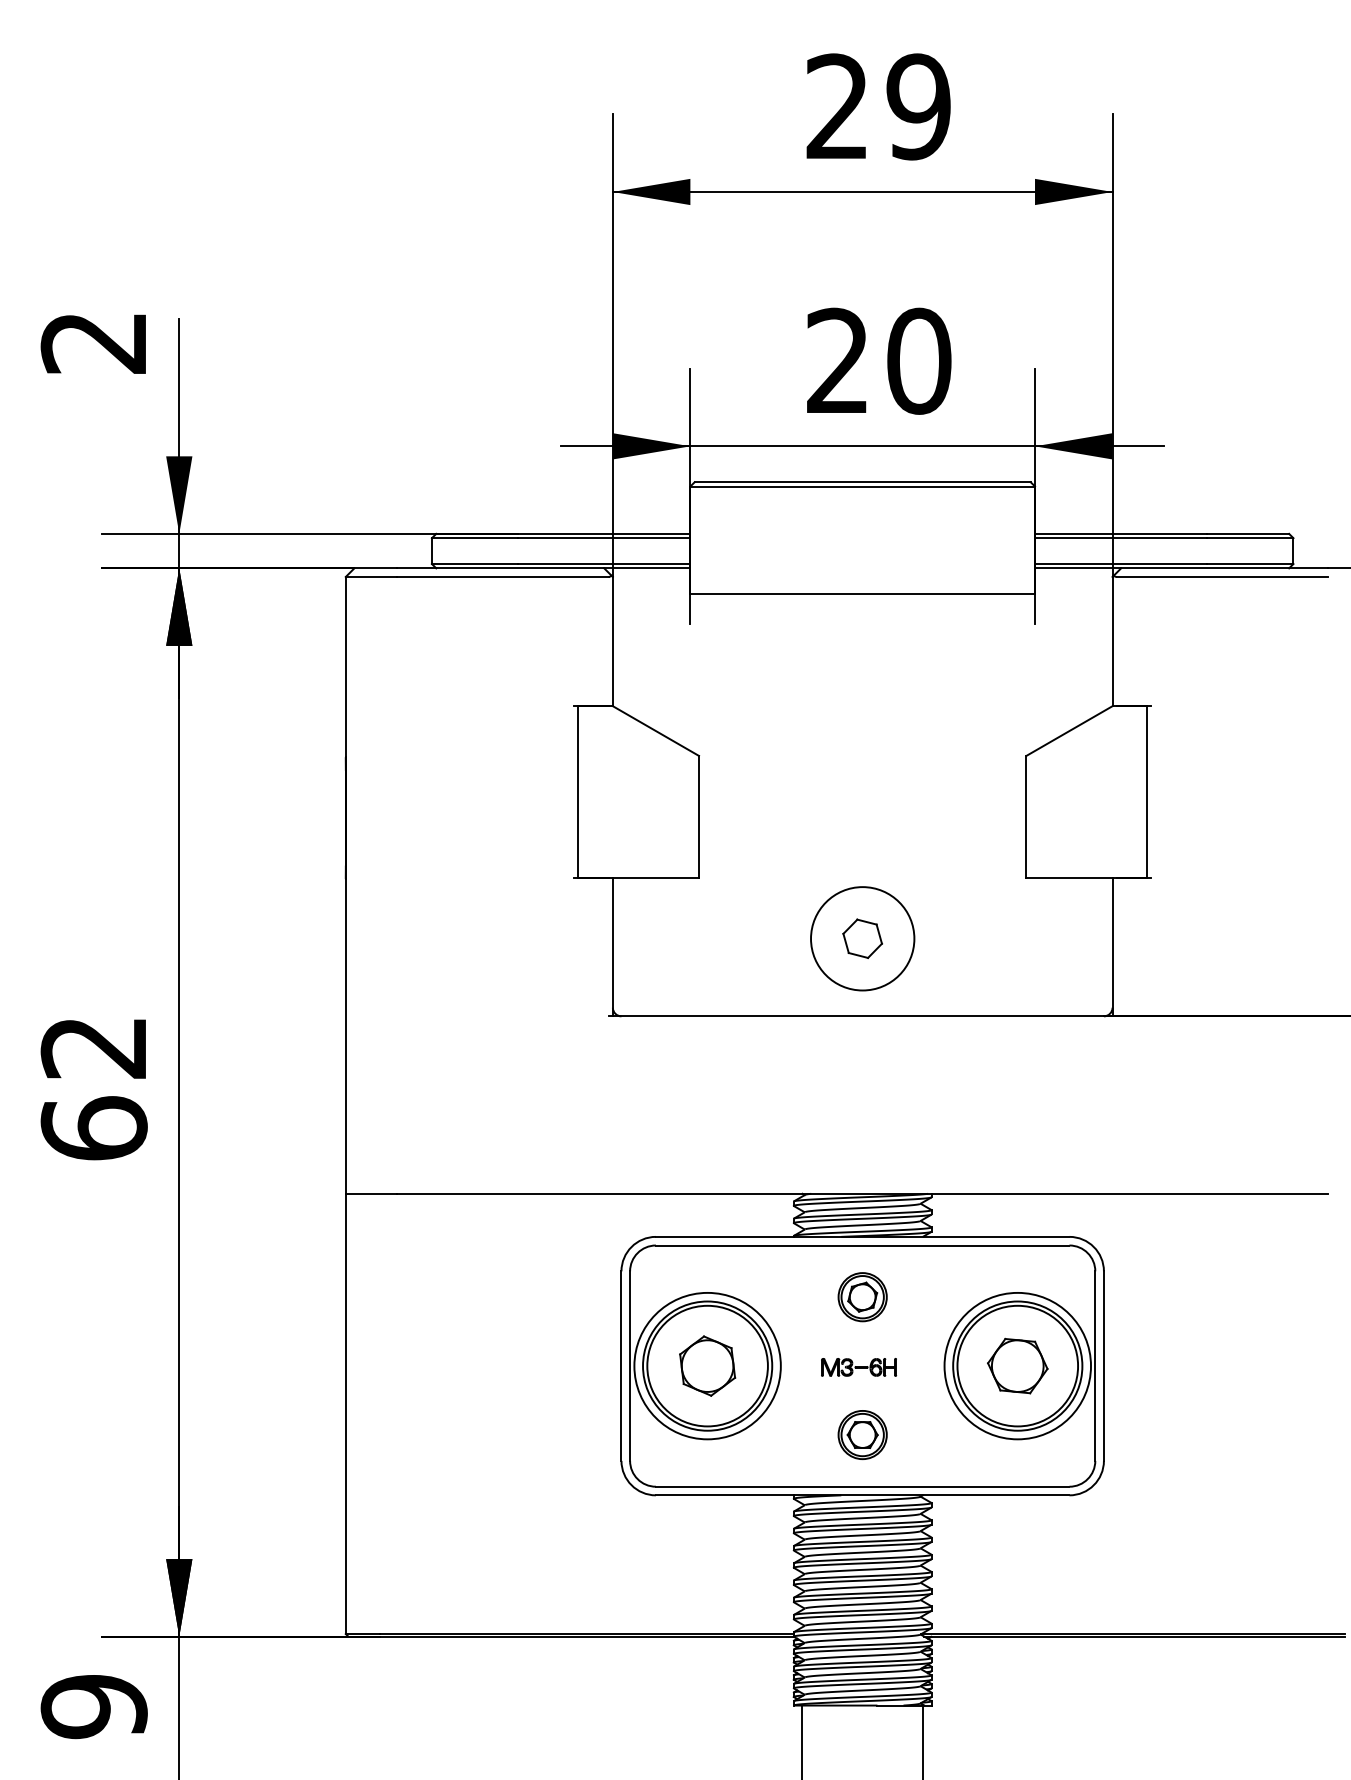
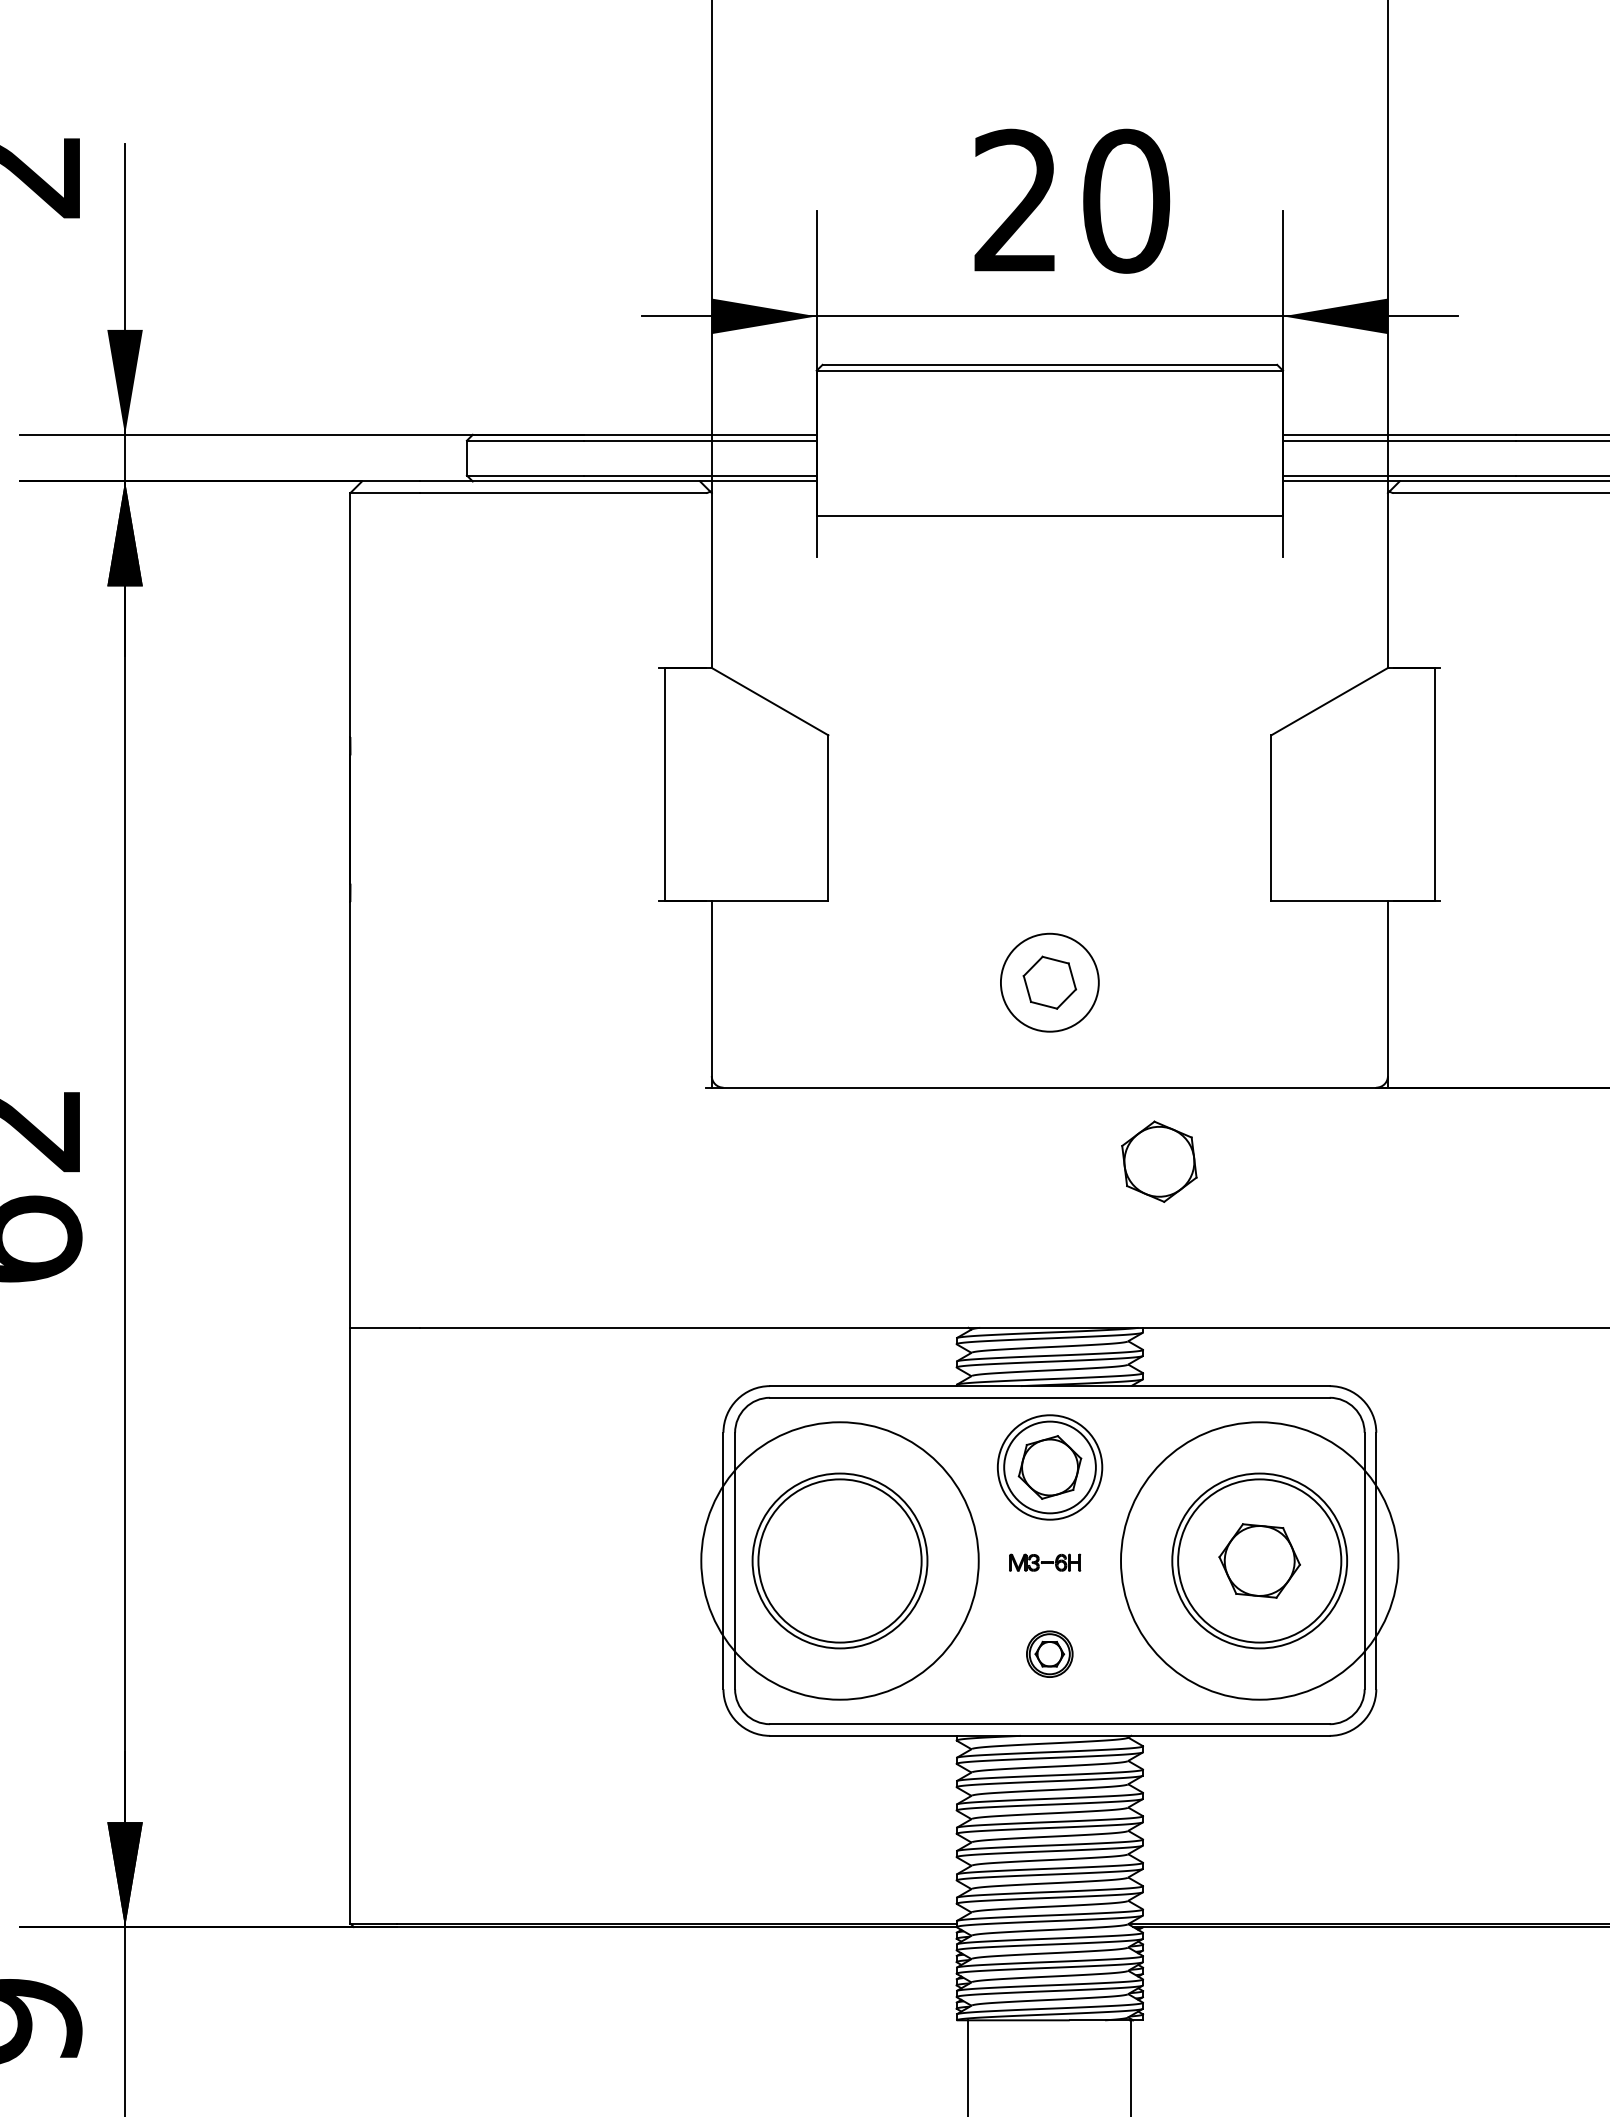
circle: (862, 938) -> (1049, 982), size x0.7
part: (862, 1297) -> (1049, 1468), size x1.6
circle: (707, 1365) -> (839, 1560), size x1.4
part: (707, 1365) -> (1159, 1160), moved
circle: (1017, 1365) -> (1259, 1560), size x1.4
part: (859, 1367) -> (1045, 1562), size x0.7
part: (862, 1434) -> (1049, 1653), size x0.7

